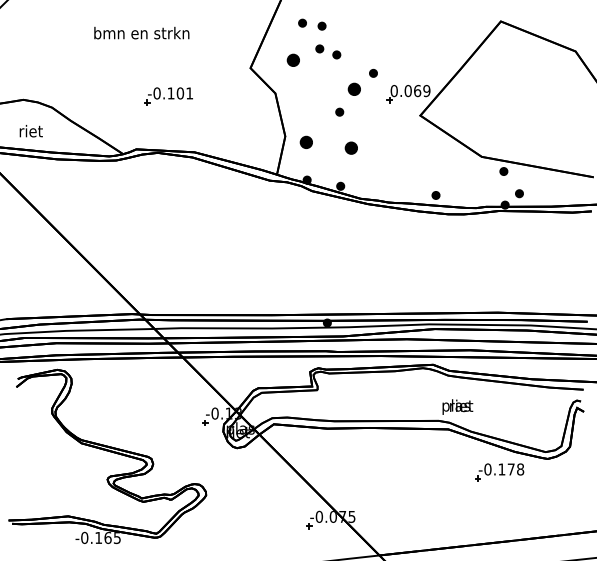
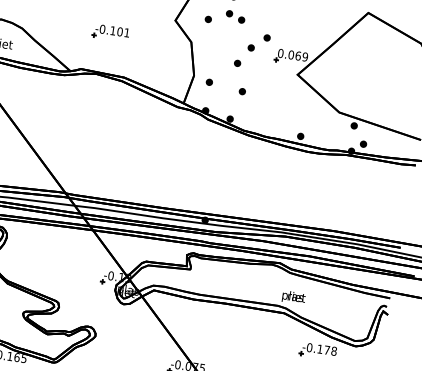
part: (292, 60) -> (207, 19), size x0.62
part: (354, 89) -> (251, 47), size x0.62
part: (306, 141) -> (209, 81), size x0.62
part: (351, 147) -> (242, 91), size x0.62

